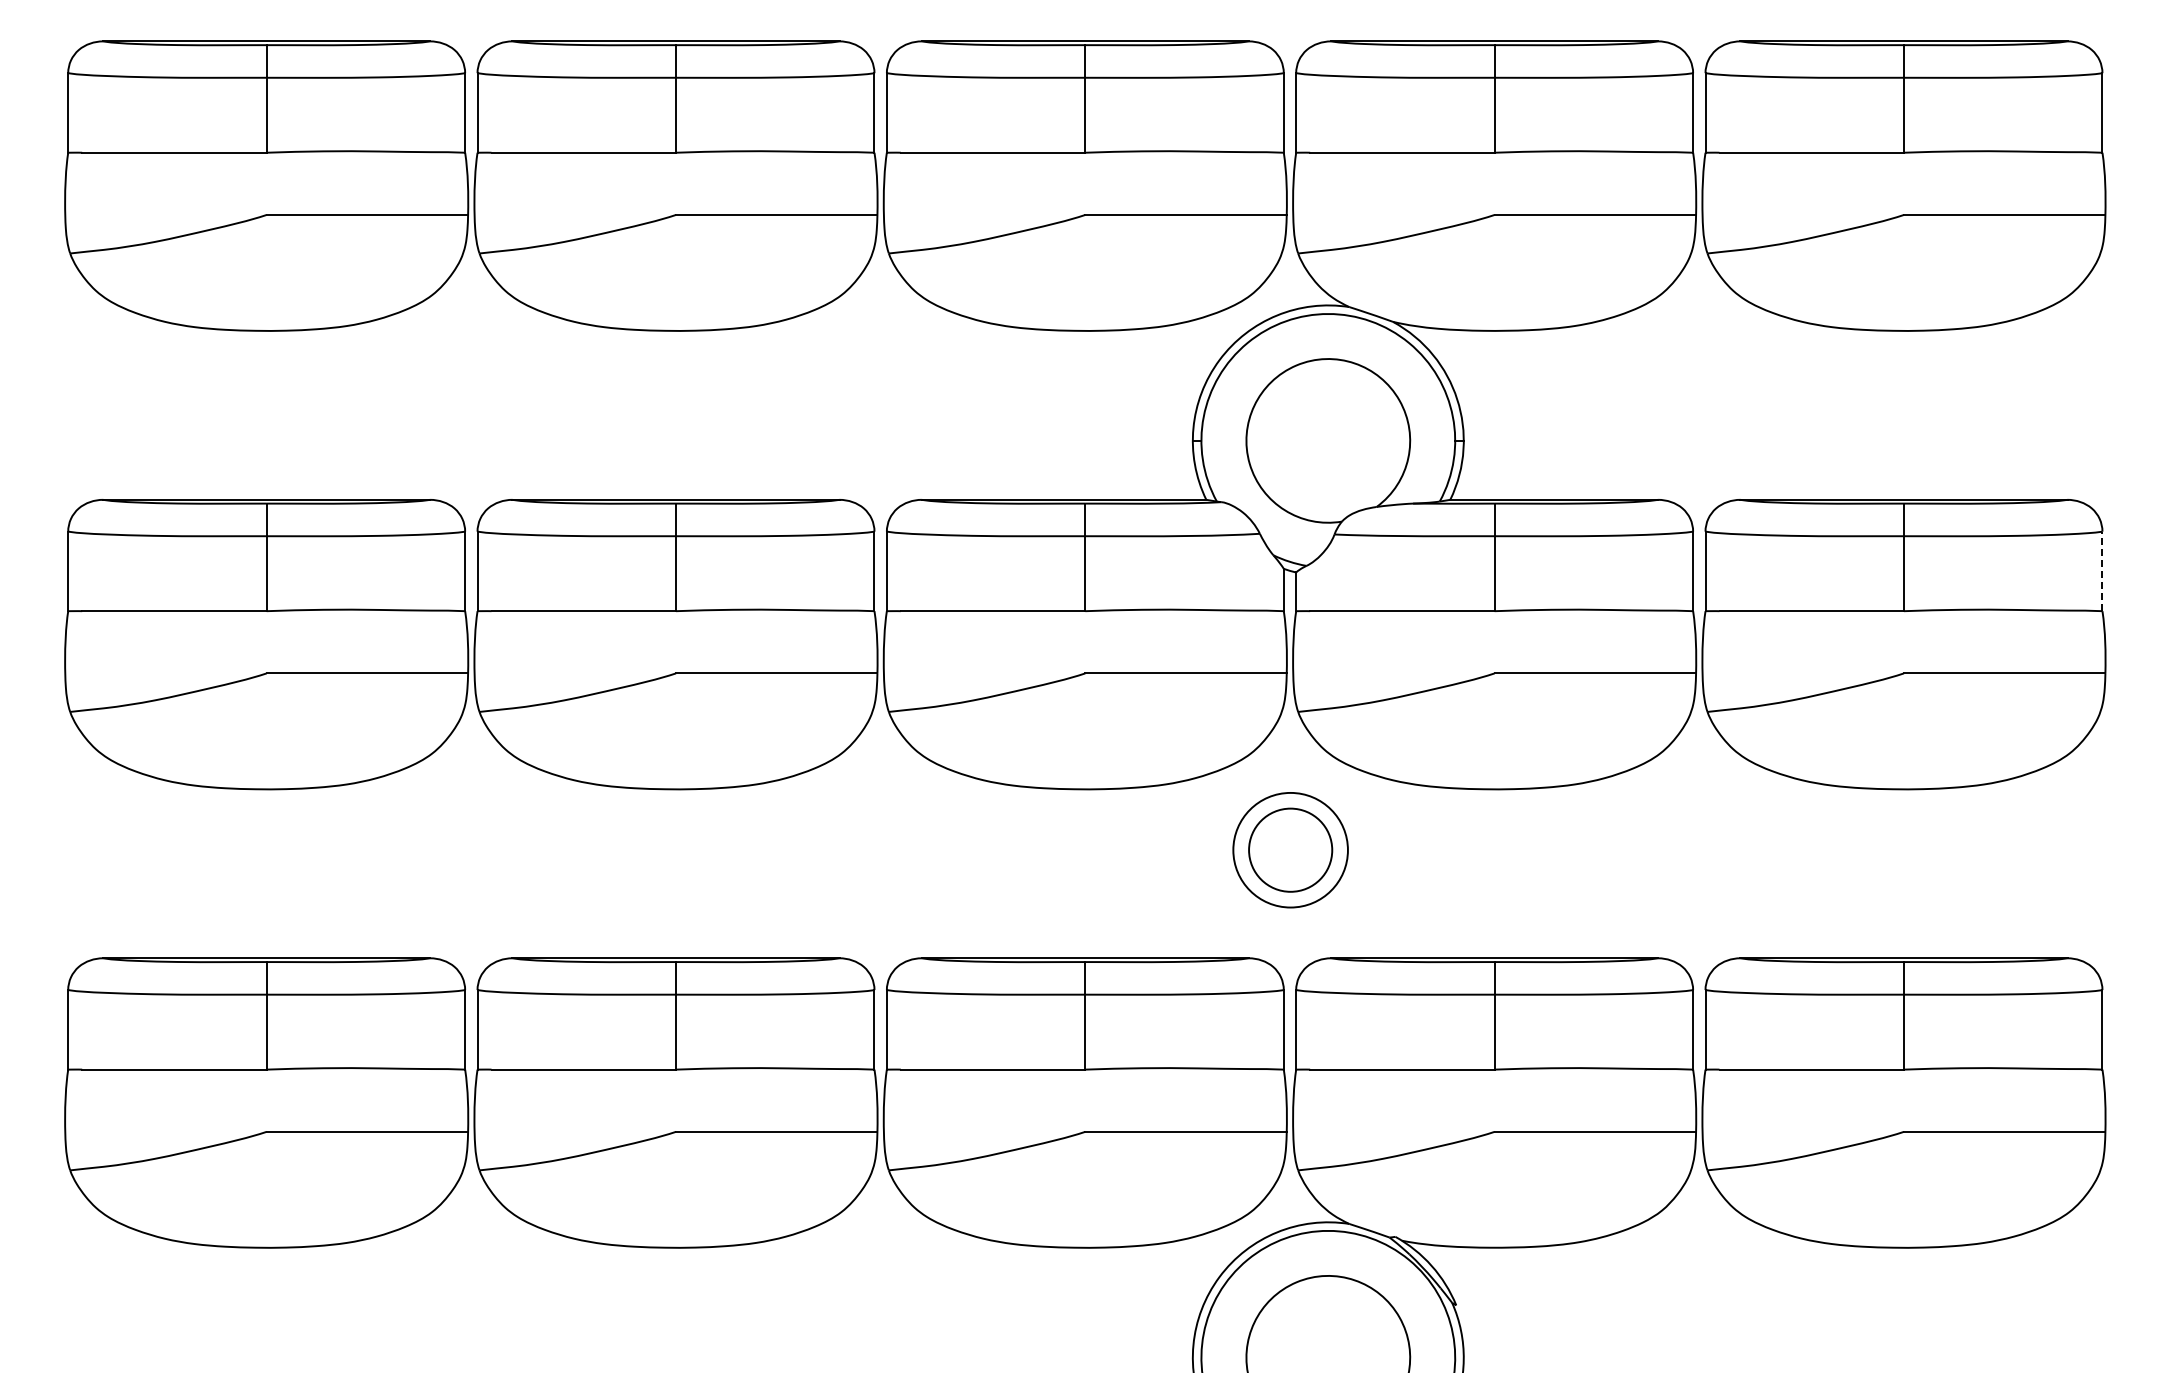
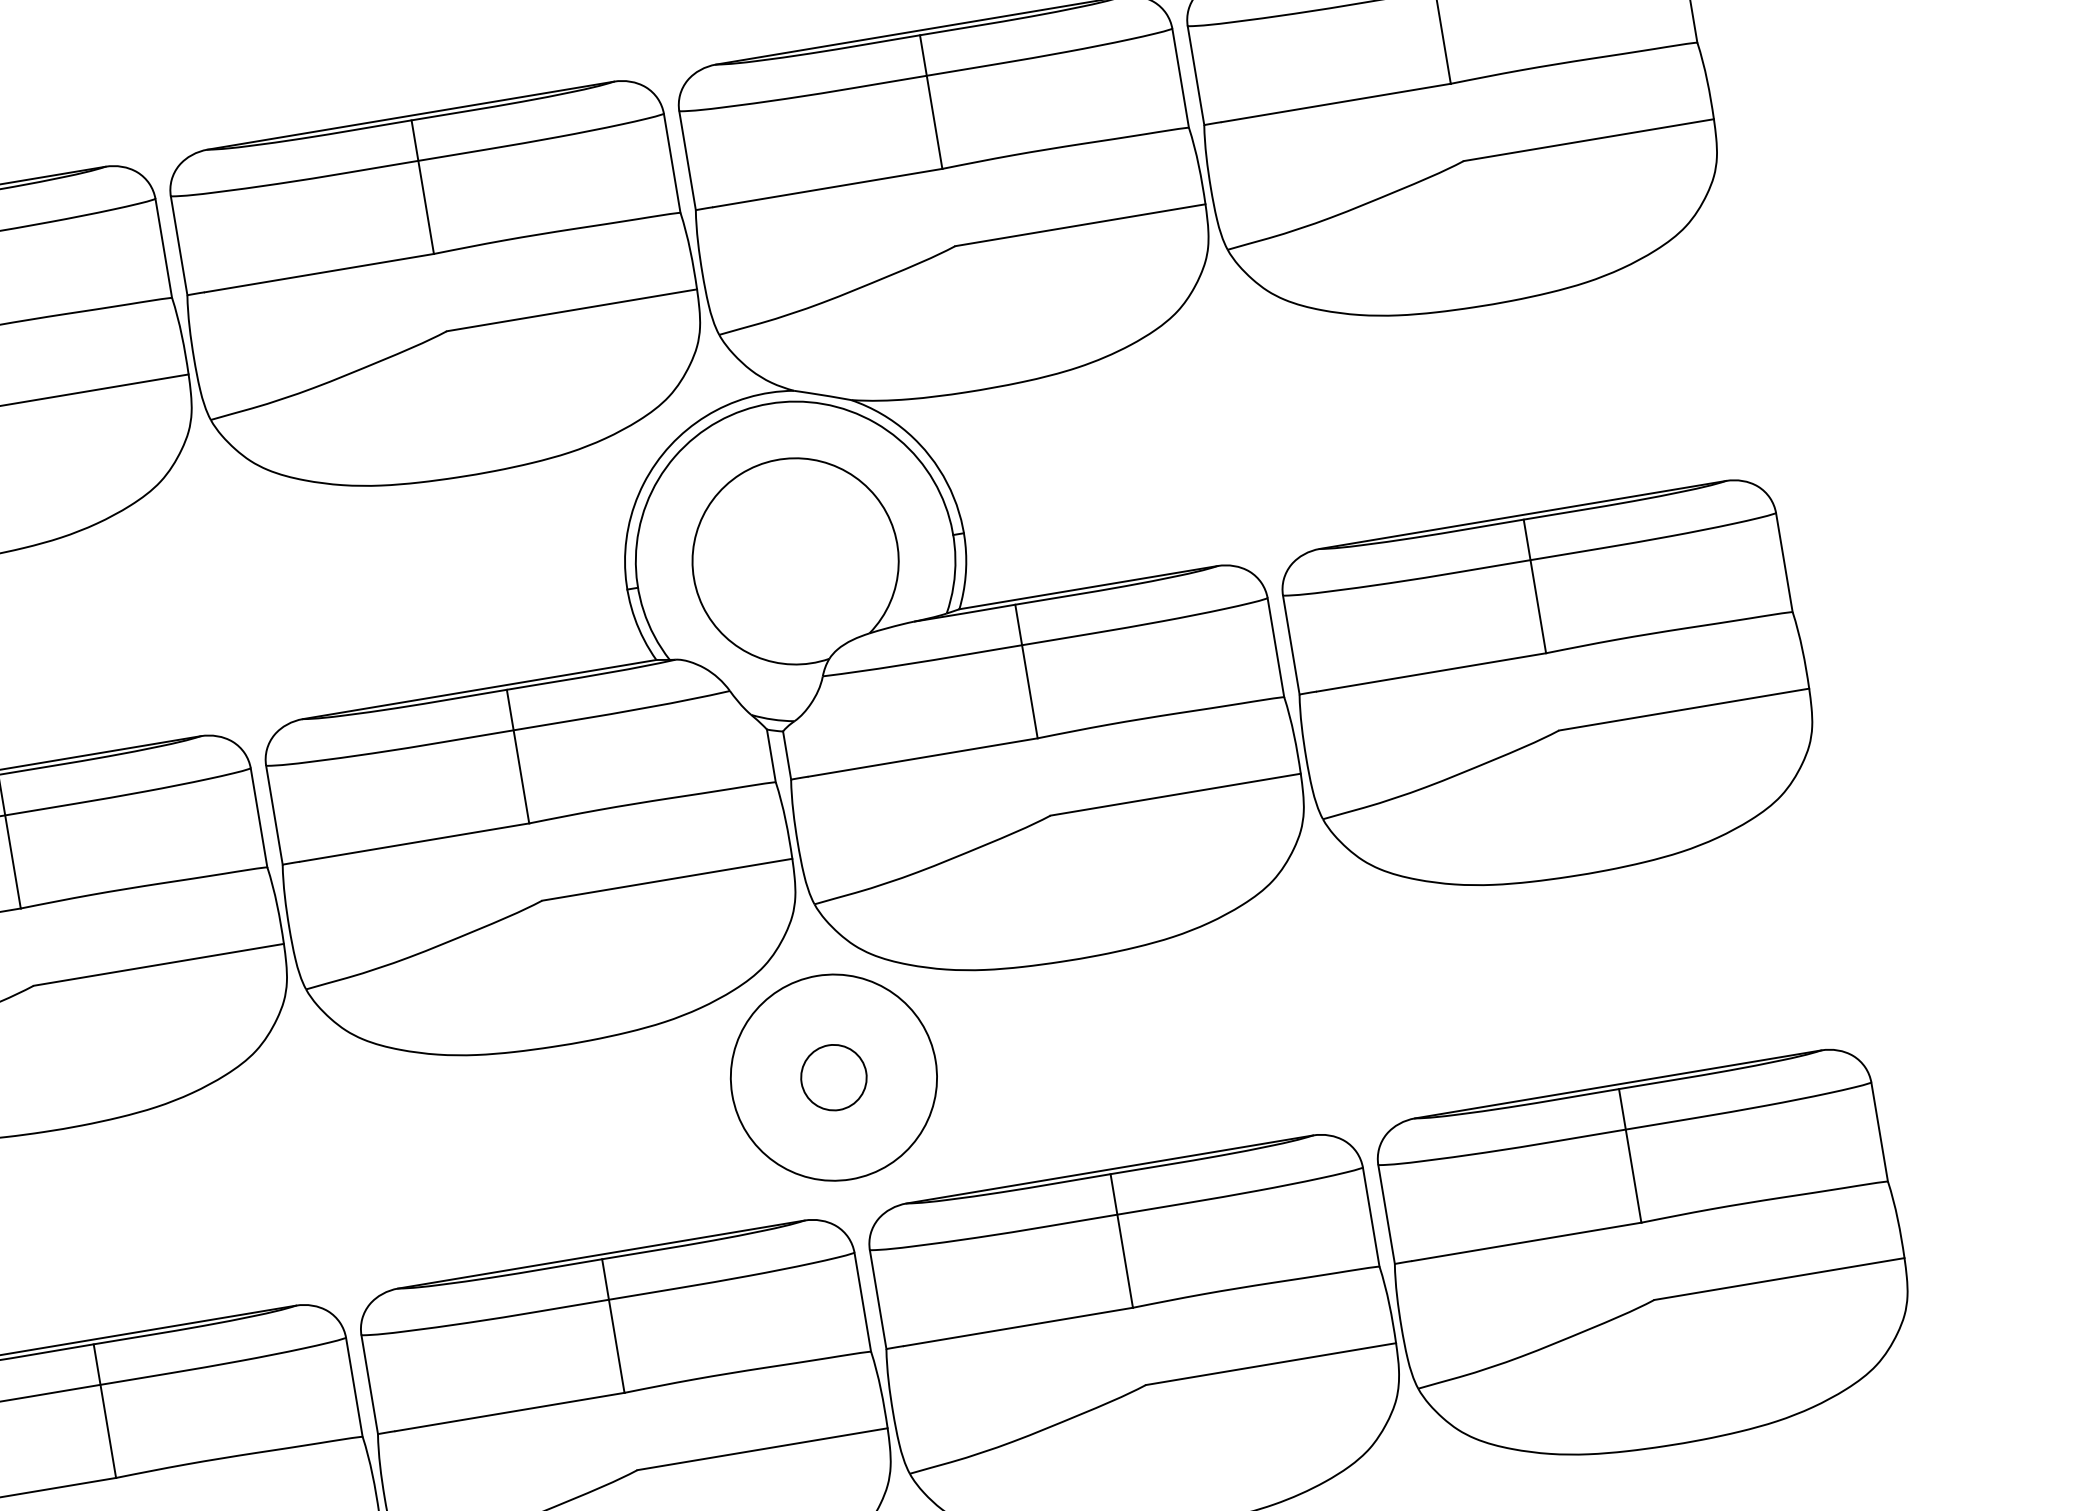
line: (2102, 571) -> (1784, 562), dashed -> solid
circle: (1290, 850) -> (833, 1078), size x0.62
circle: (1290, 850) -> (833, 1078), size x1.43

